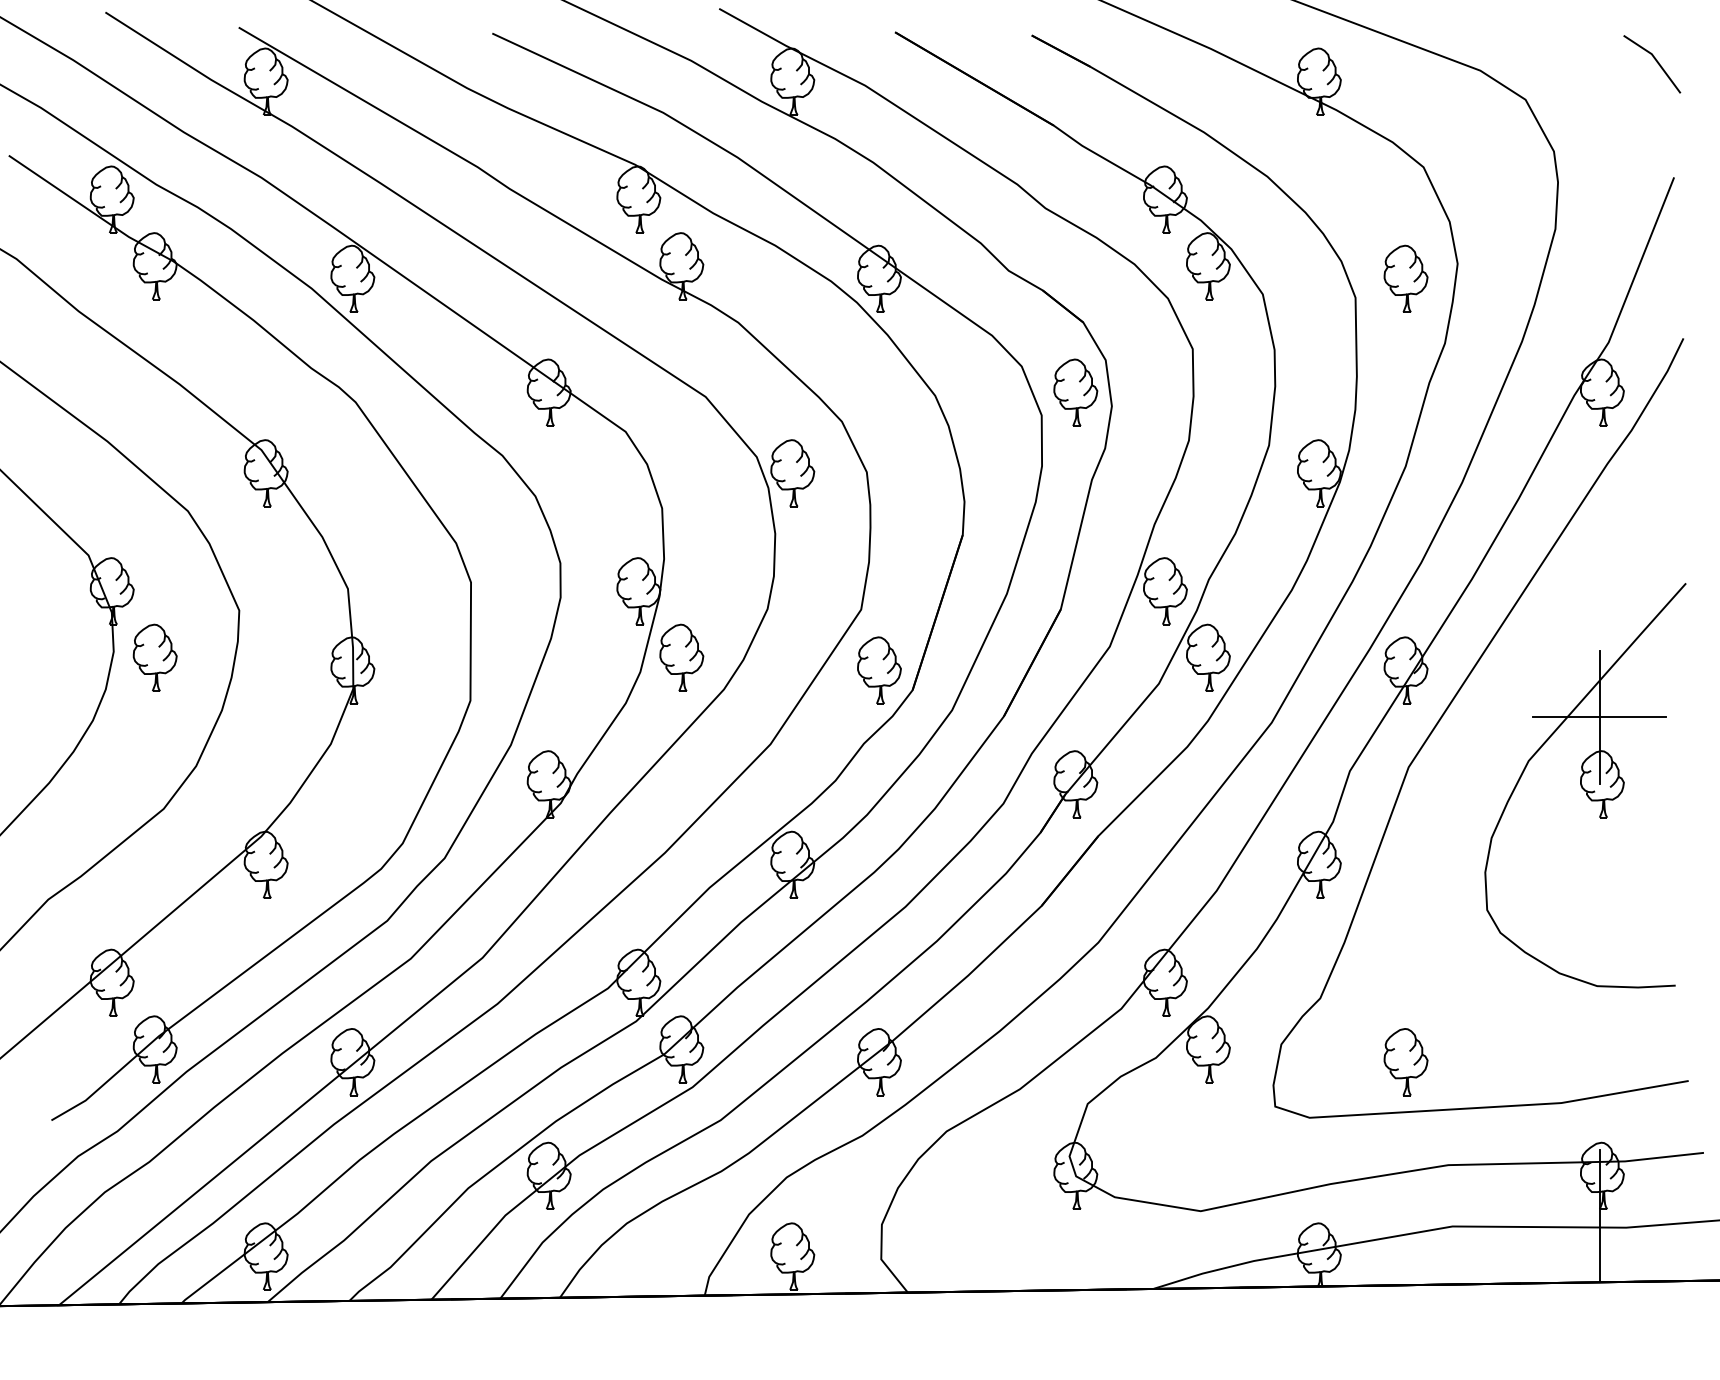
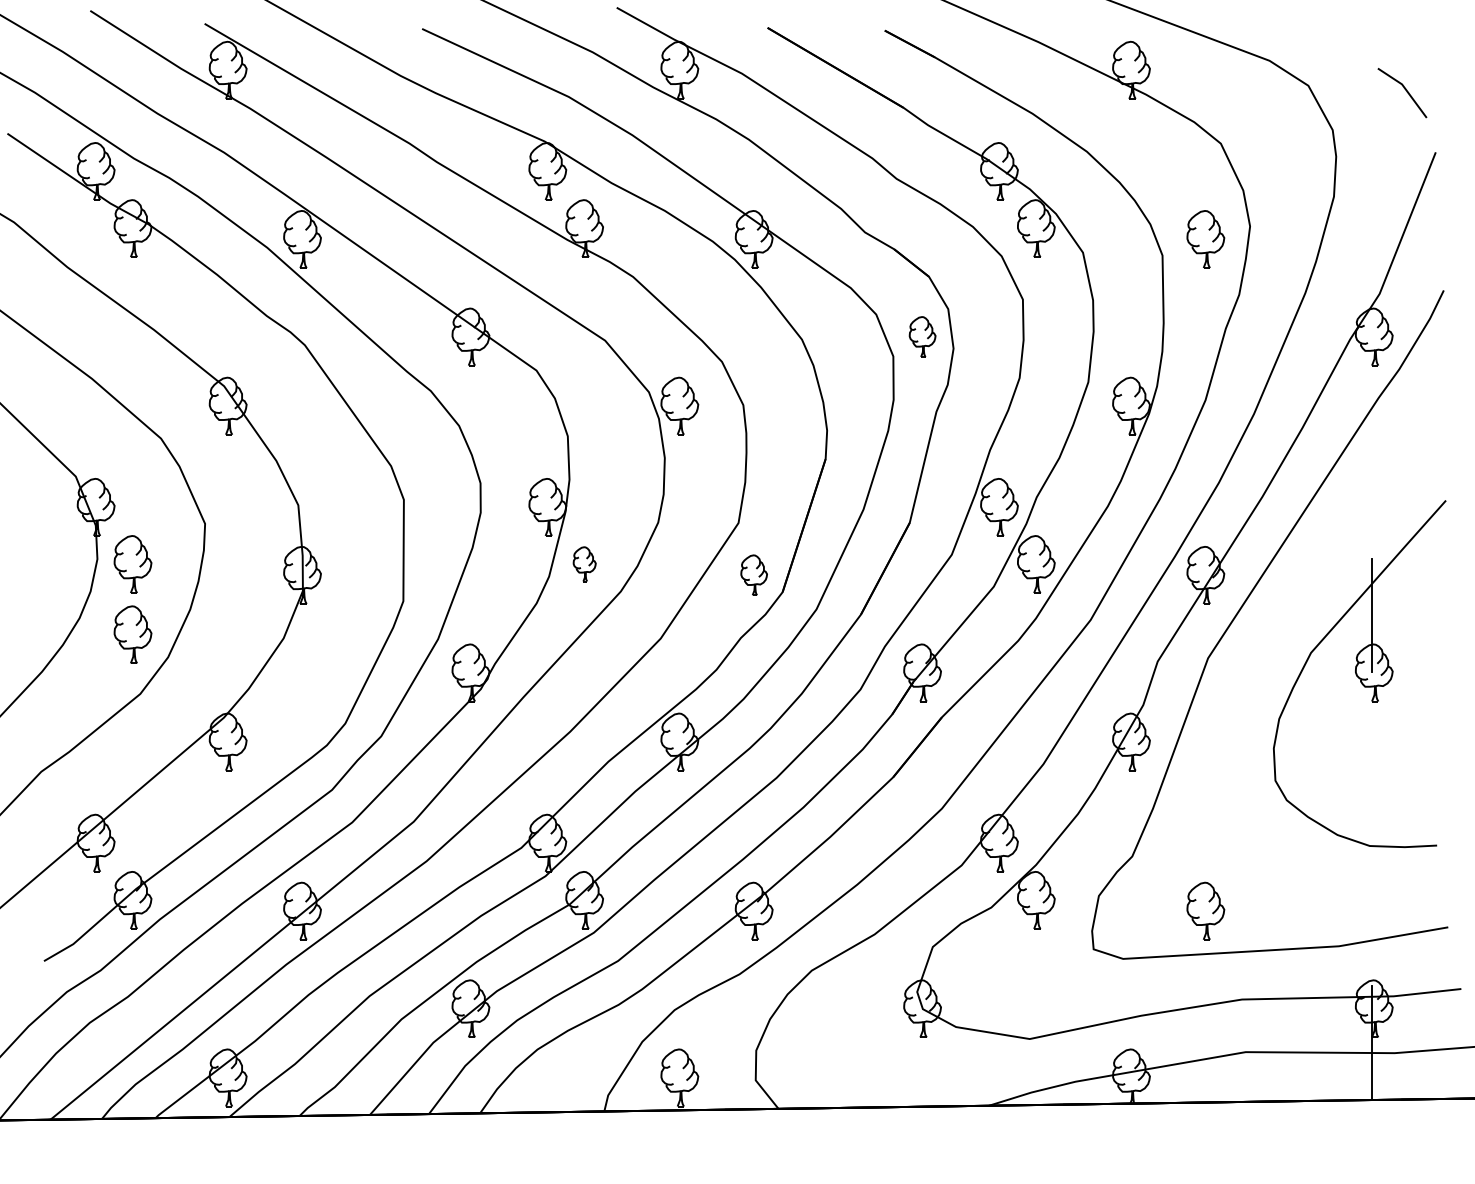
line: (1656, 62) -> (1406, 91), moved
part: (1075, 392) -> (922, 336), size x0.7
part: (681, 657) -> (584, 564), size x0.6
part: (879, 670) -> (754, 575), size x0.7
line: (1599, 717) -> (1371, 615), removed
part: (154, 739) -> (132, 634), added

